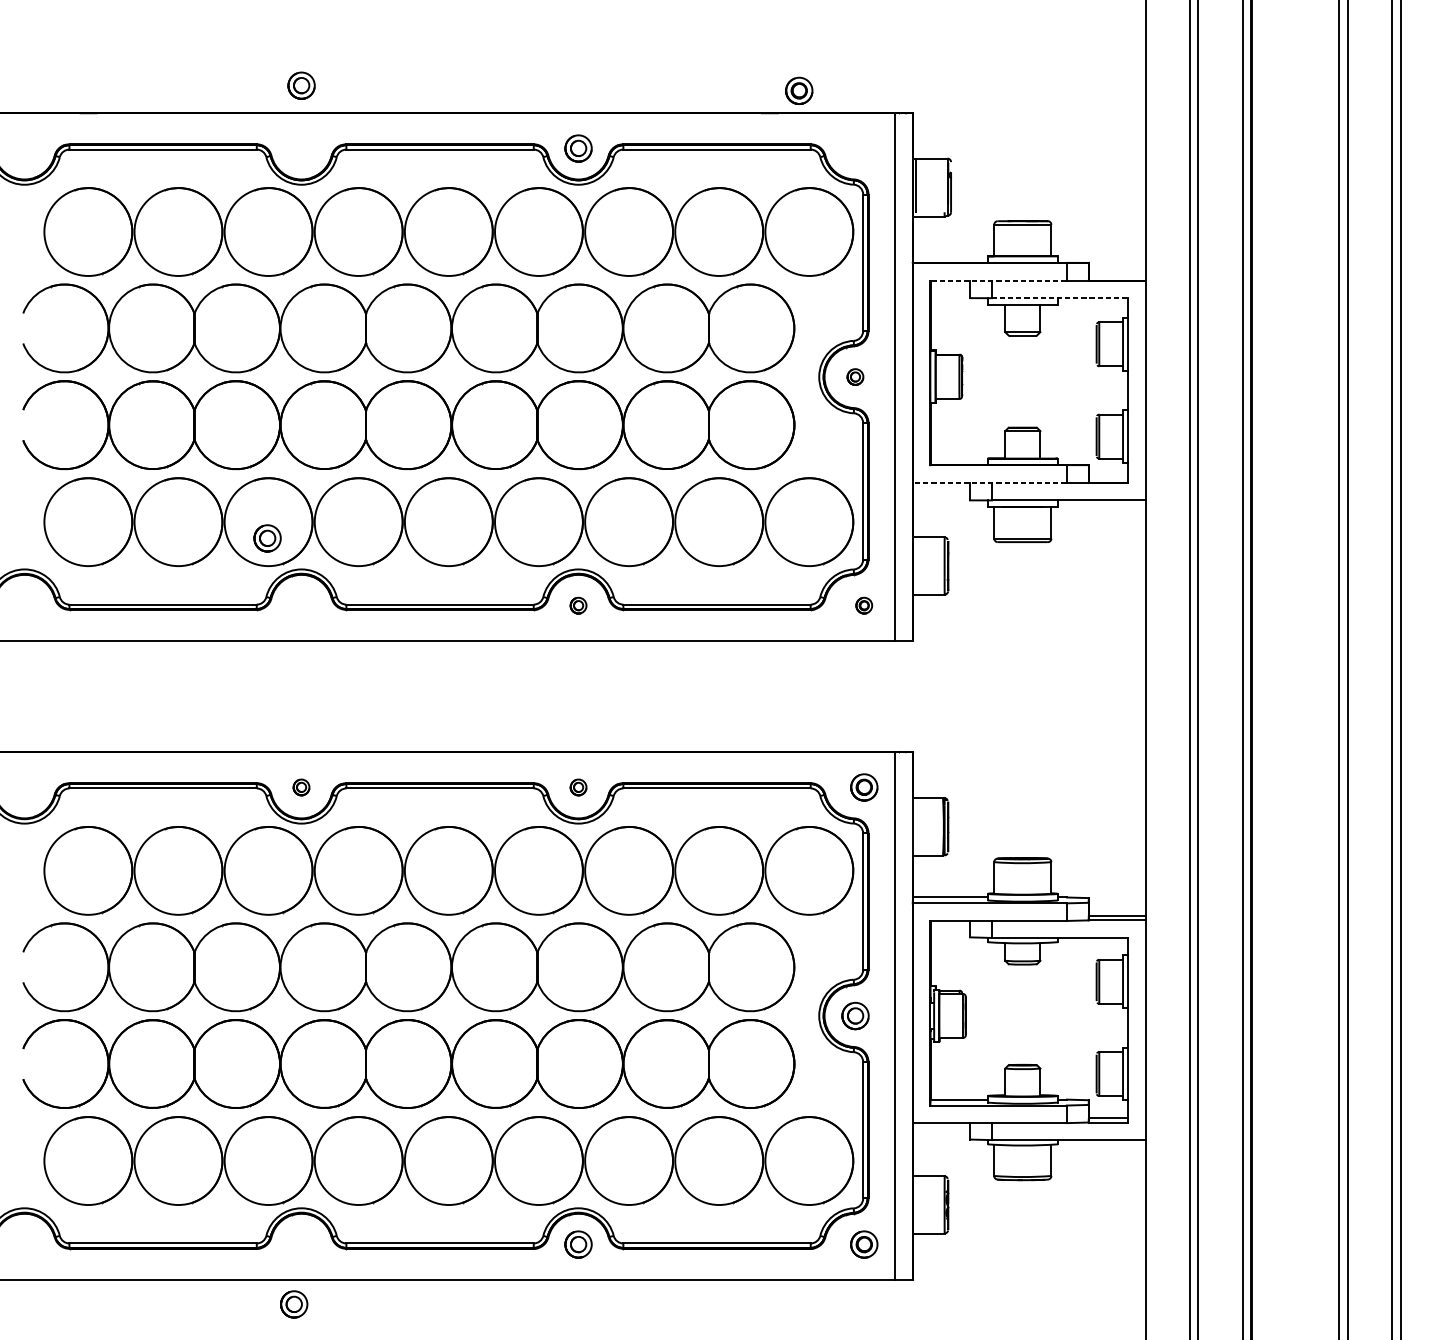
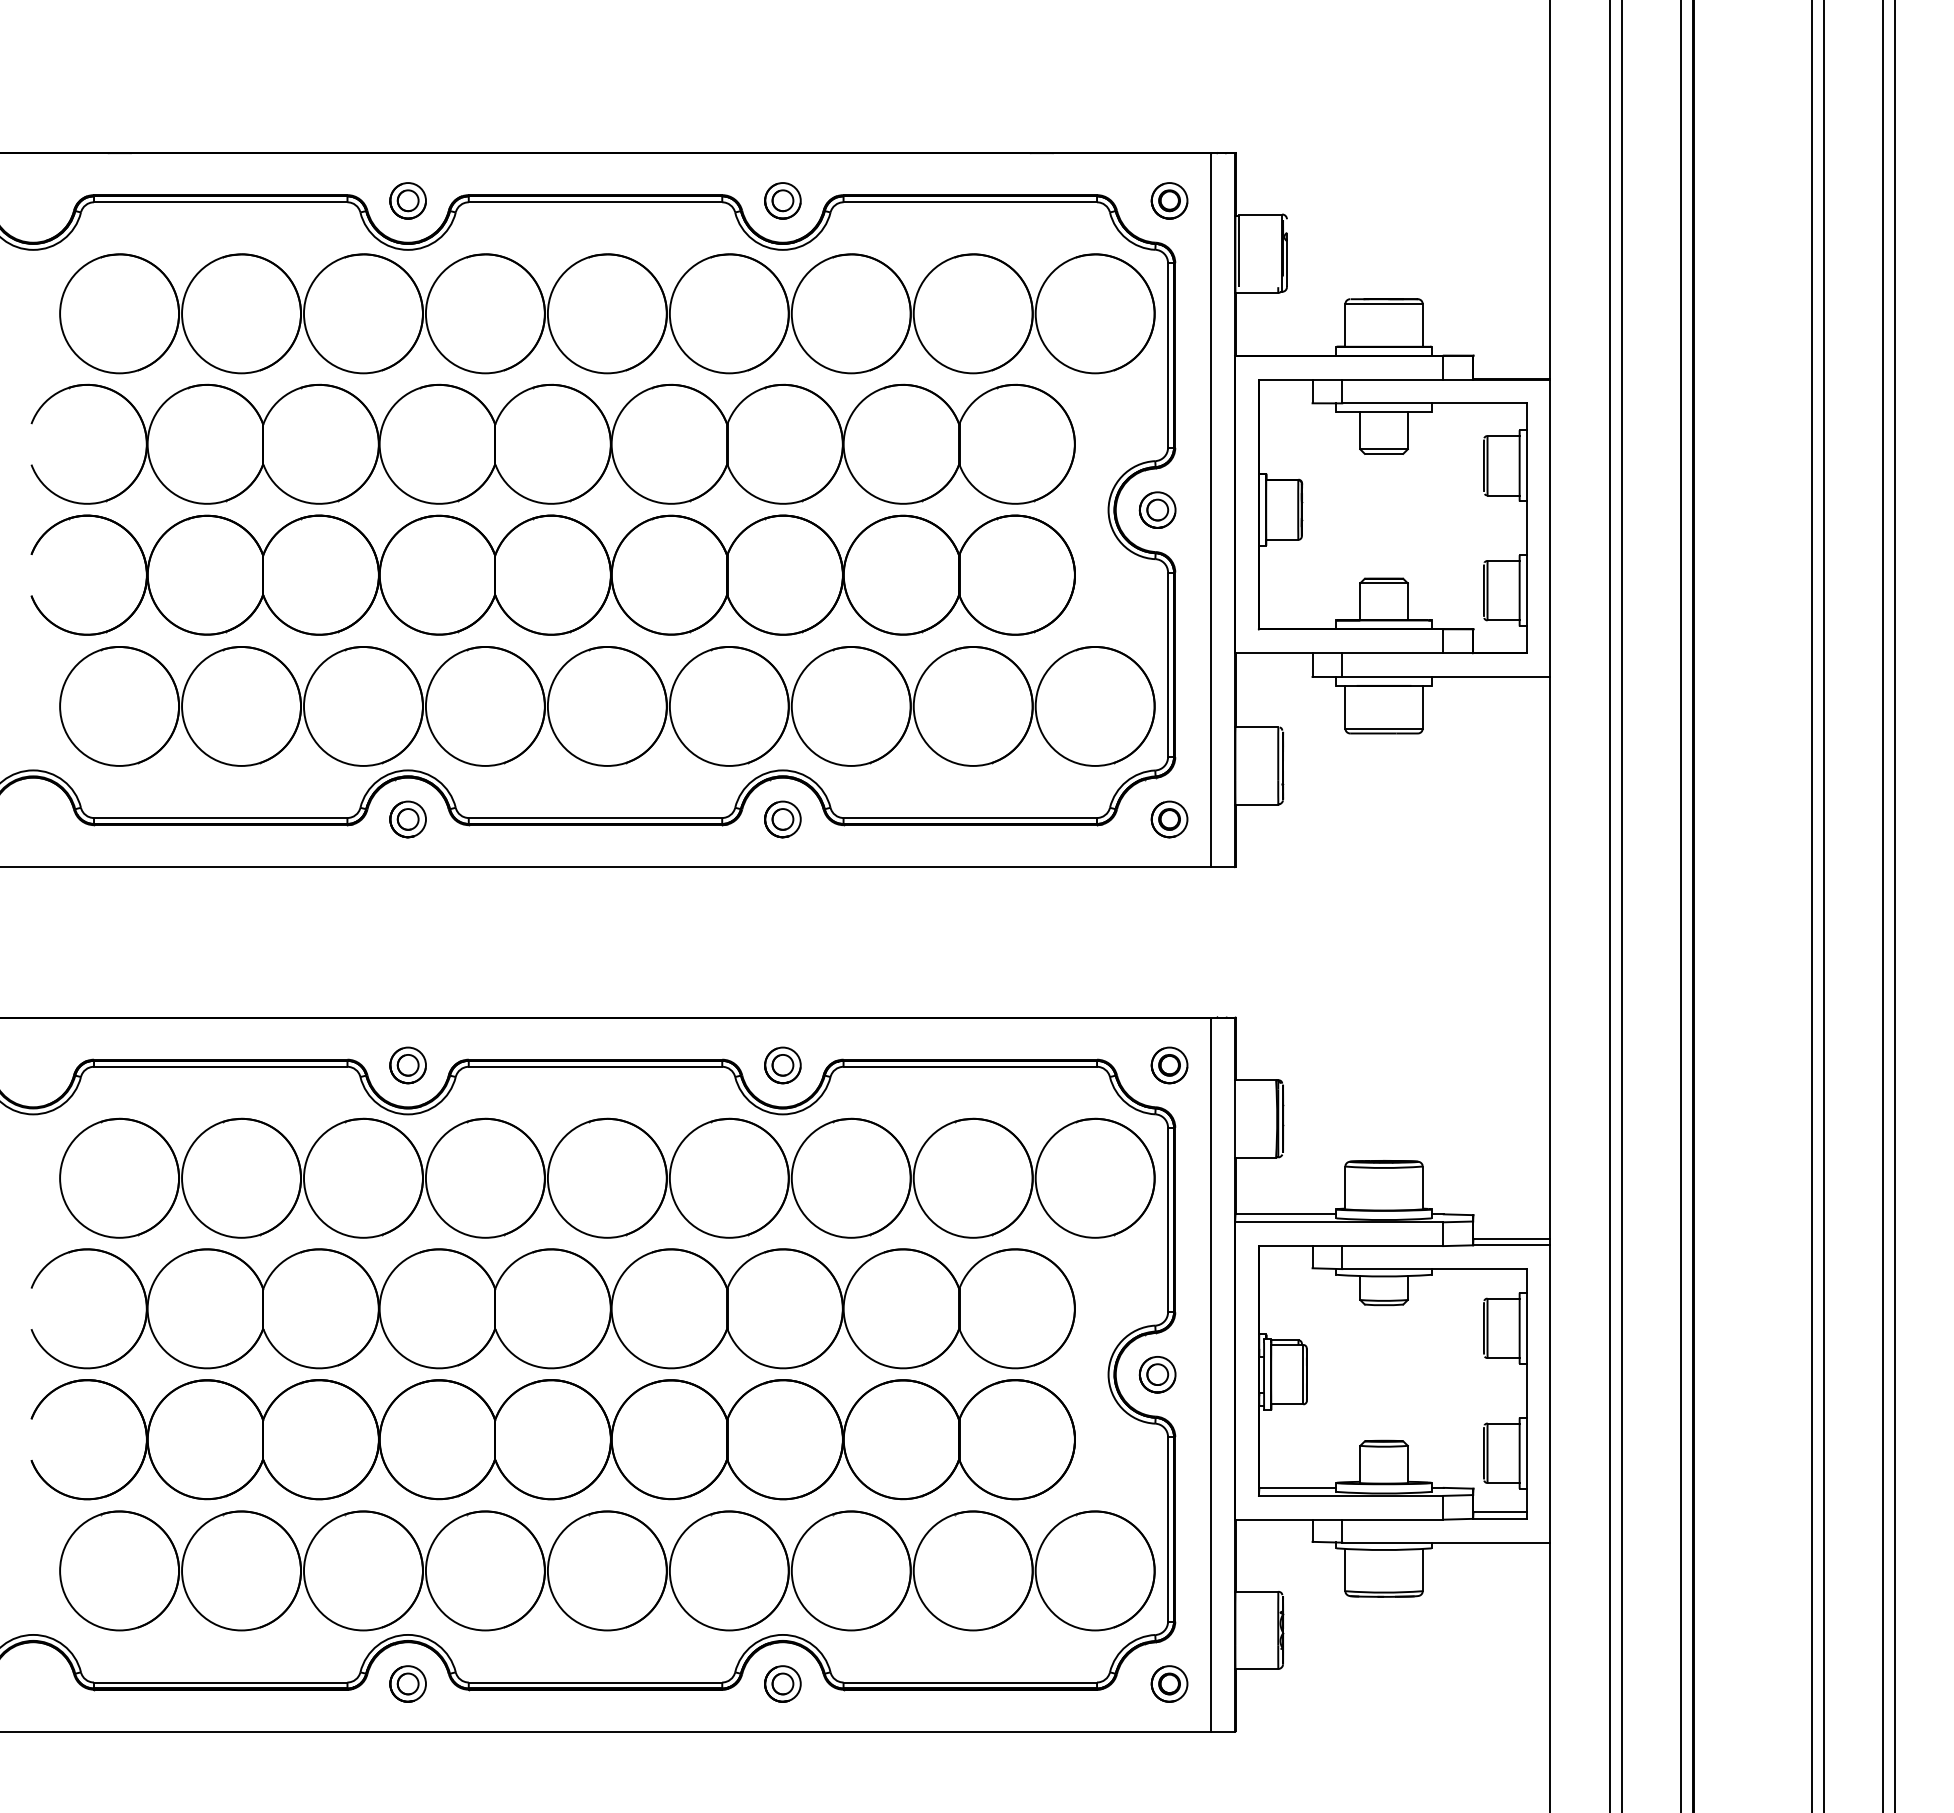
part: (301, 85) -> (407, 200), moved
part: (799, 90) -> (1169, 200), moved
line: (998, 280) -> (1350, 379), dashed -> solid
line: (1060, 298) -> (1434, 403), dashed -> solid
part: (855, 376) -> (1157, 509), size x1.67
line: (989, 483) -> (1338, 653), dashed -> solid
part: (267, 538) -> (407, 819), moved
part: (578, 605) -> (782, 819), size x1.67
part: (864, 605) -> (1169, 819), size x1.67
part: (301, 787) -> (407, 1065), size x1.67
part: (578, 787) -> (782, 1065), size x1.67
part: (293, 1304) -> (407, 1683), moved

